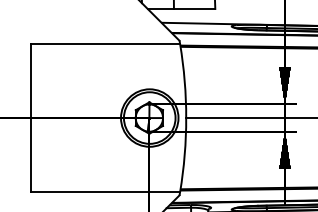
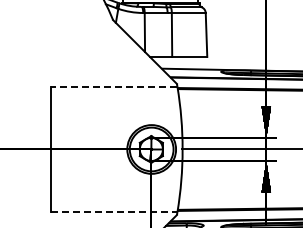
line: (104, 43) -> (113, 86), solid -> dashed
line: (105, 192) -> (114, 212), solid -> dashed

